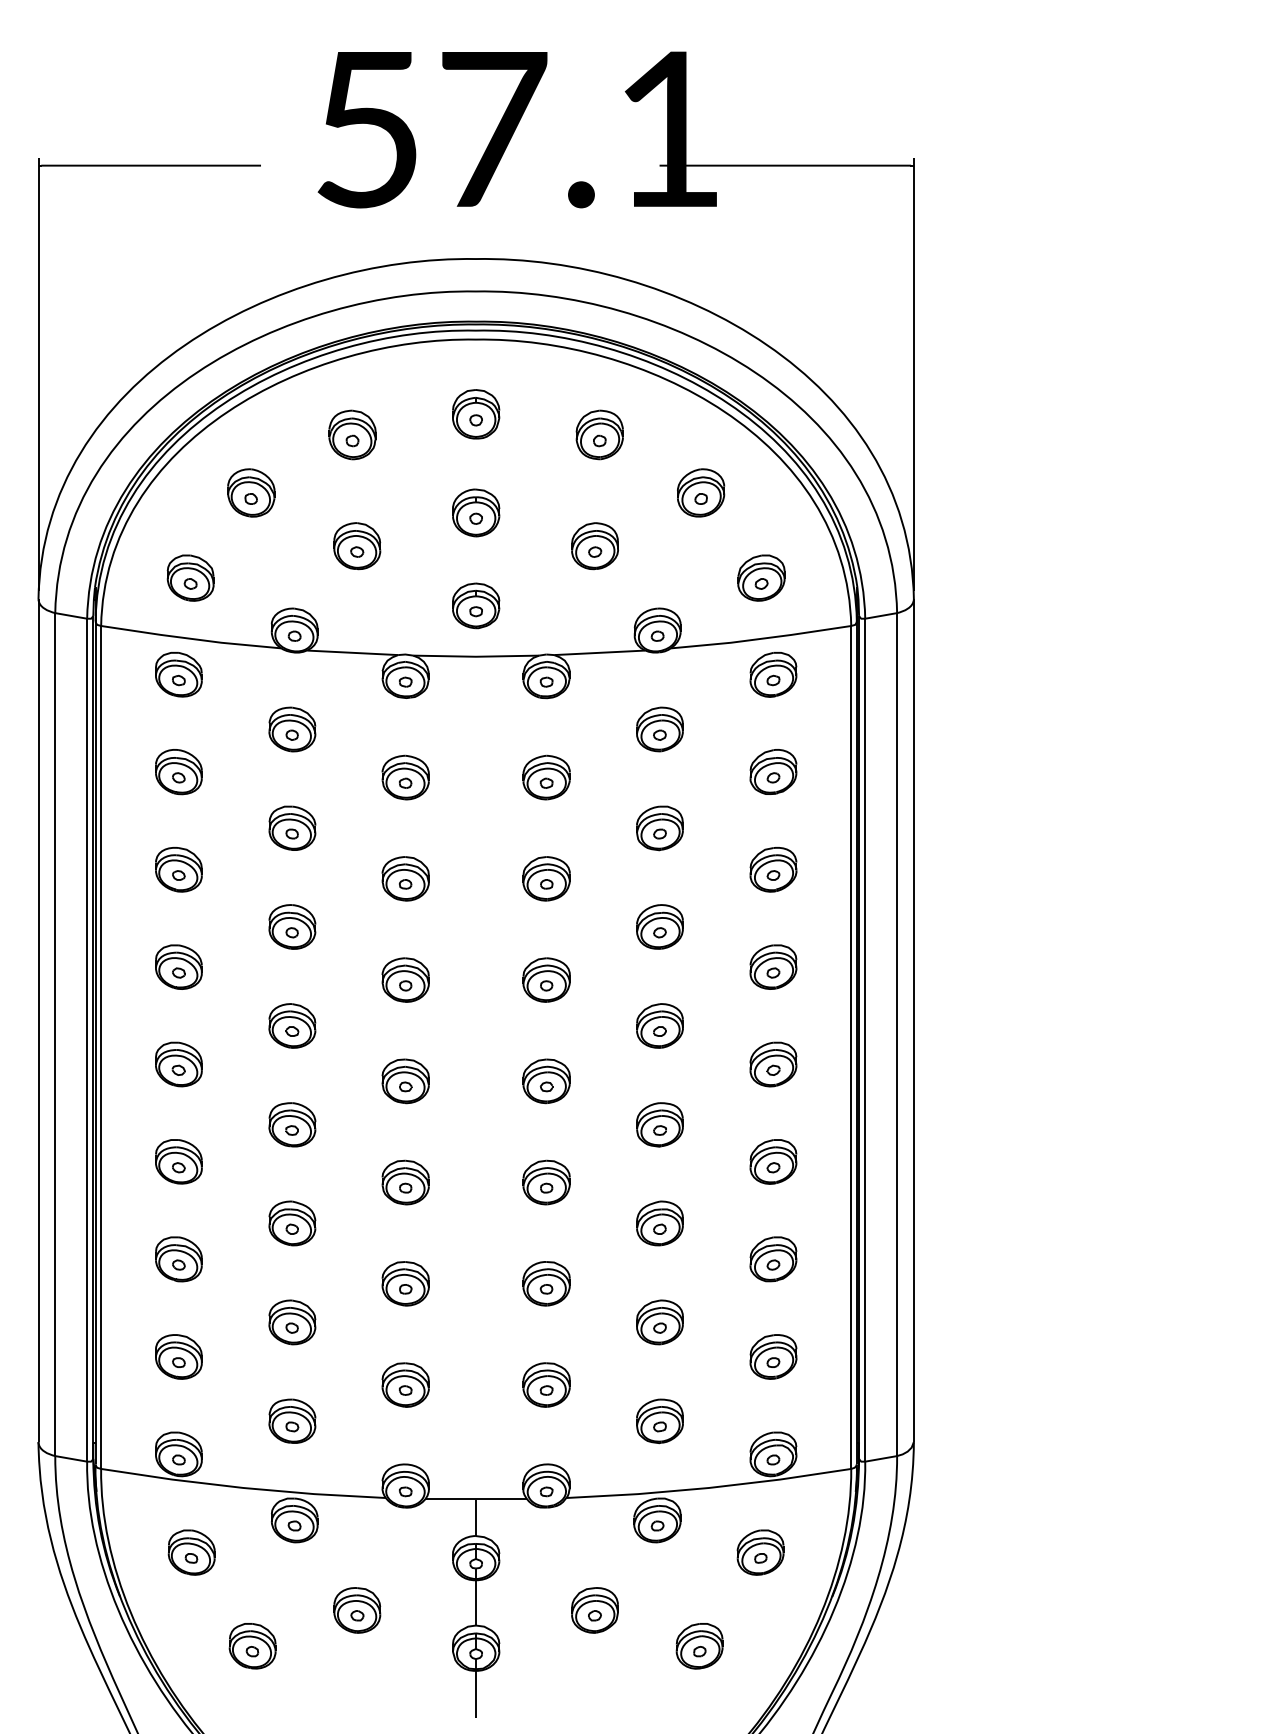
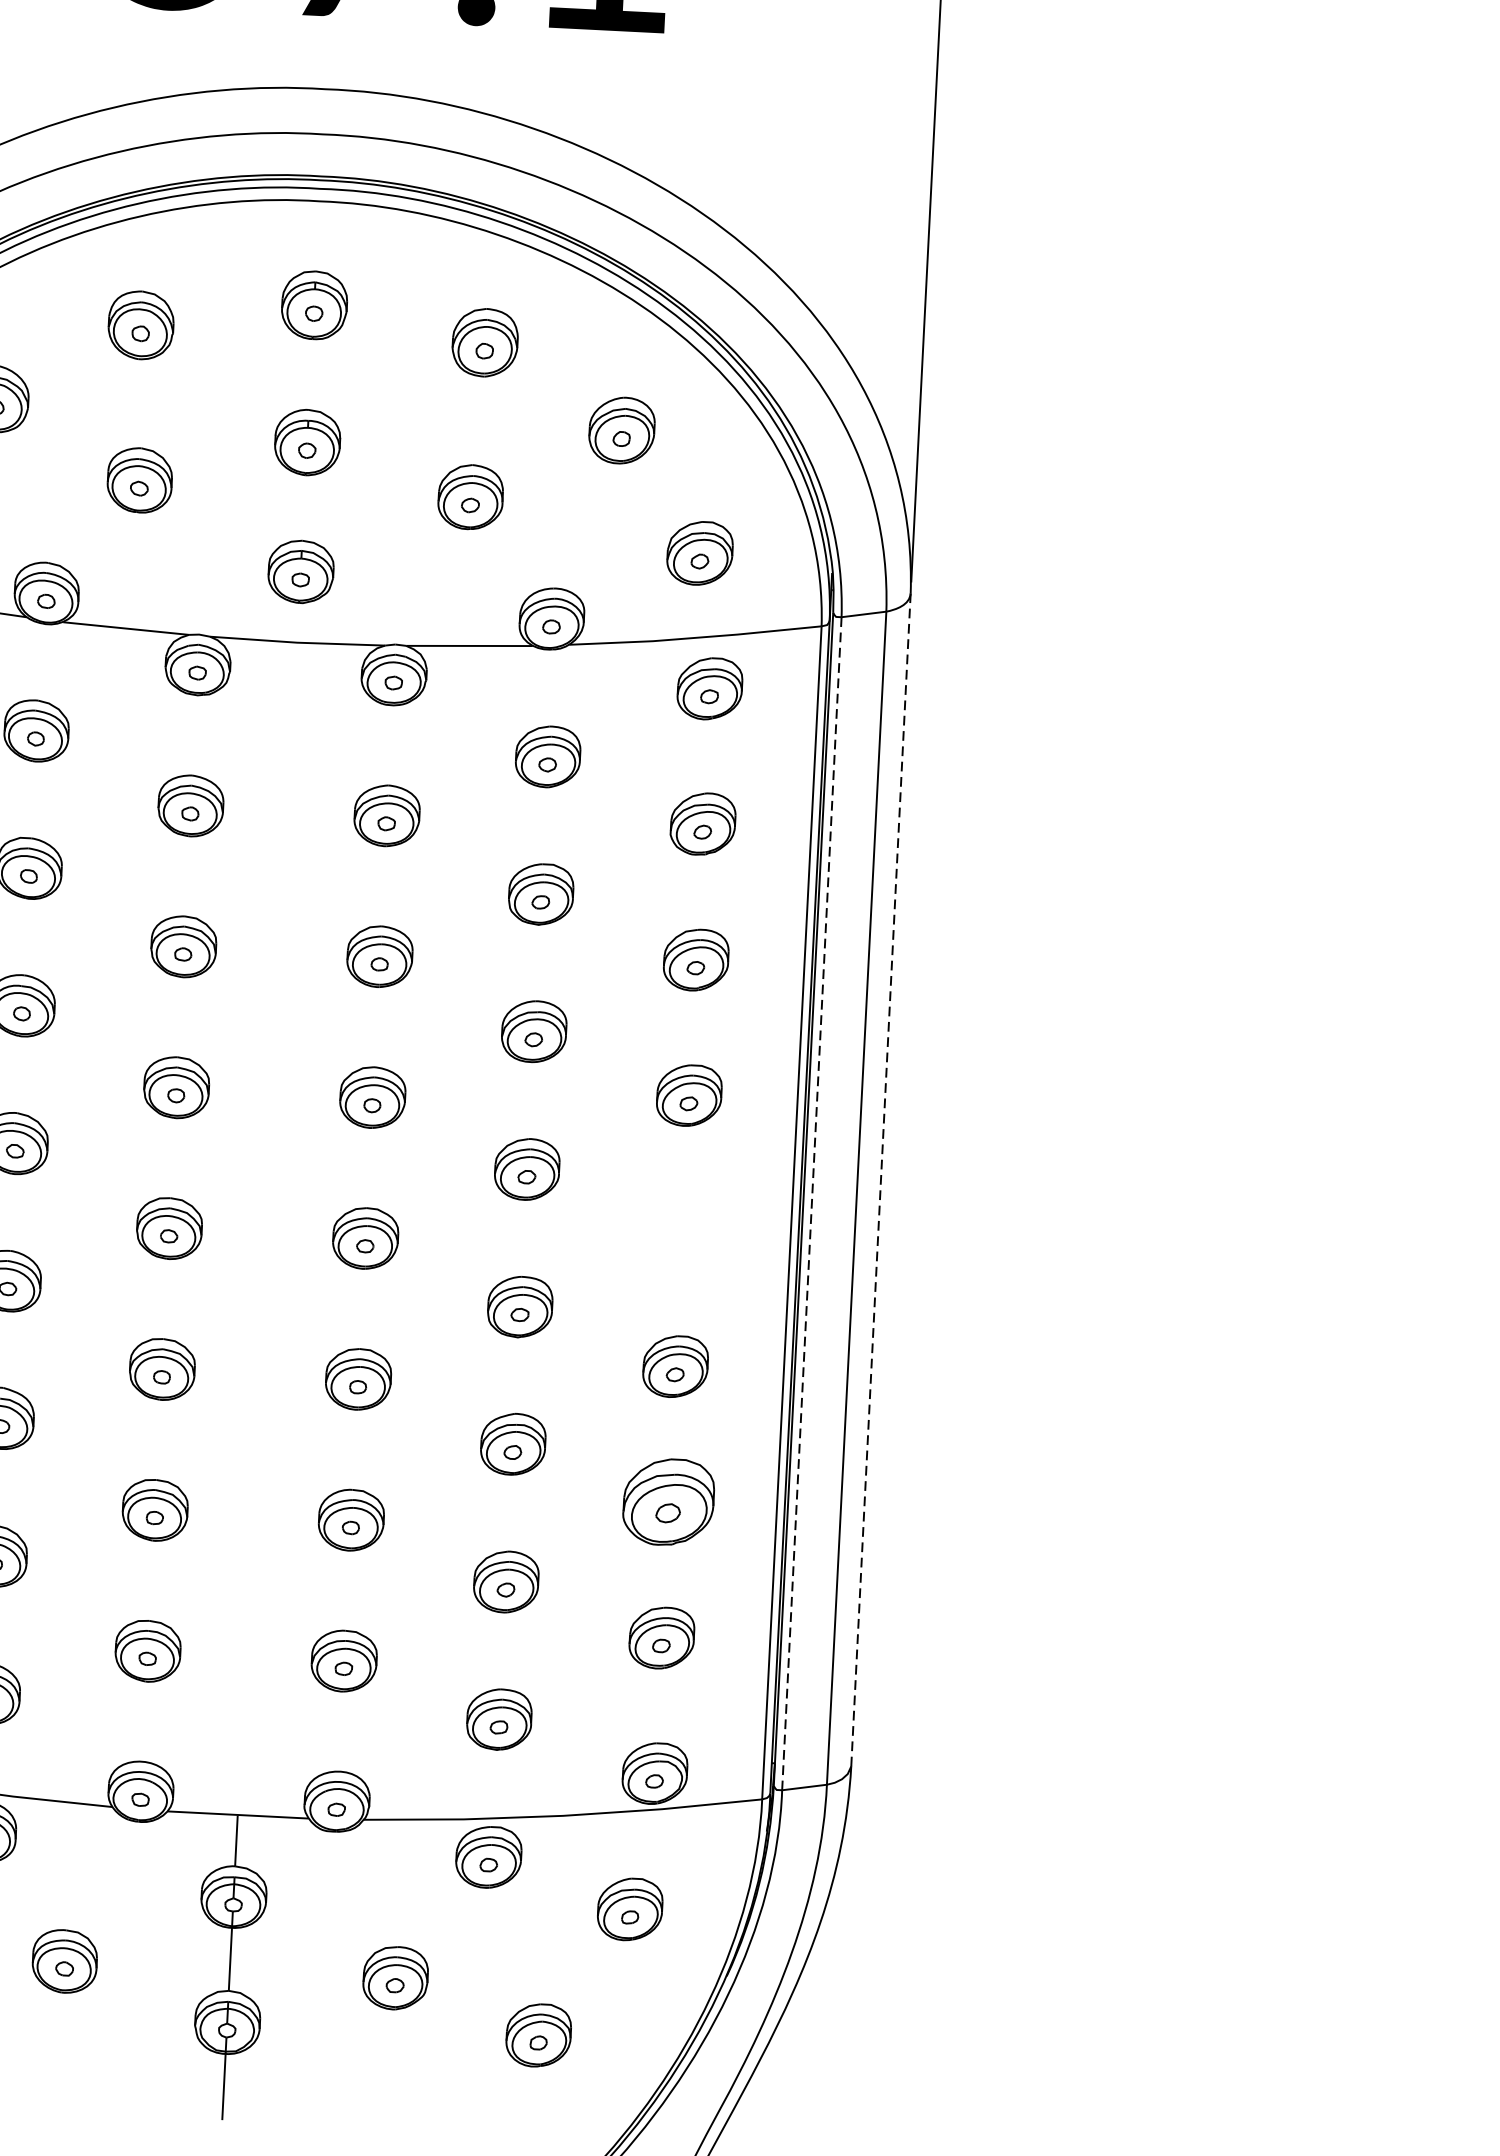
line: (913, 1020) -> (880, 1179), solid -> dashed
line: (865, 1040) -> (812, 1204), solid -> dashed
part: (773, 1064) -> (682, 1231), removed
part: (773, 1259) -> (668, 1502), size x1.4

